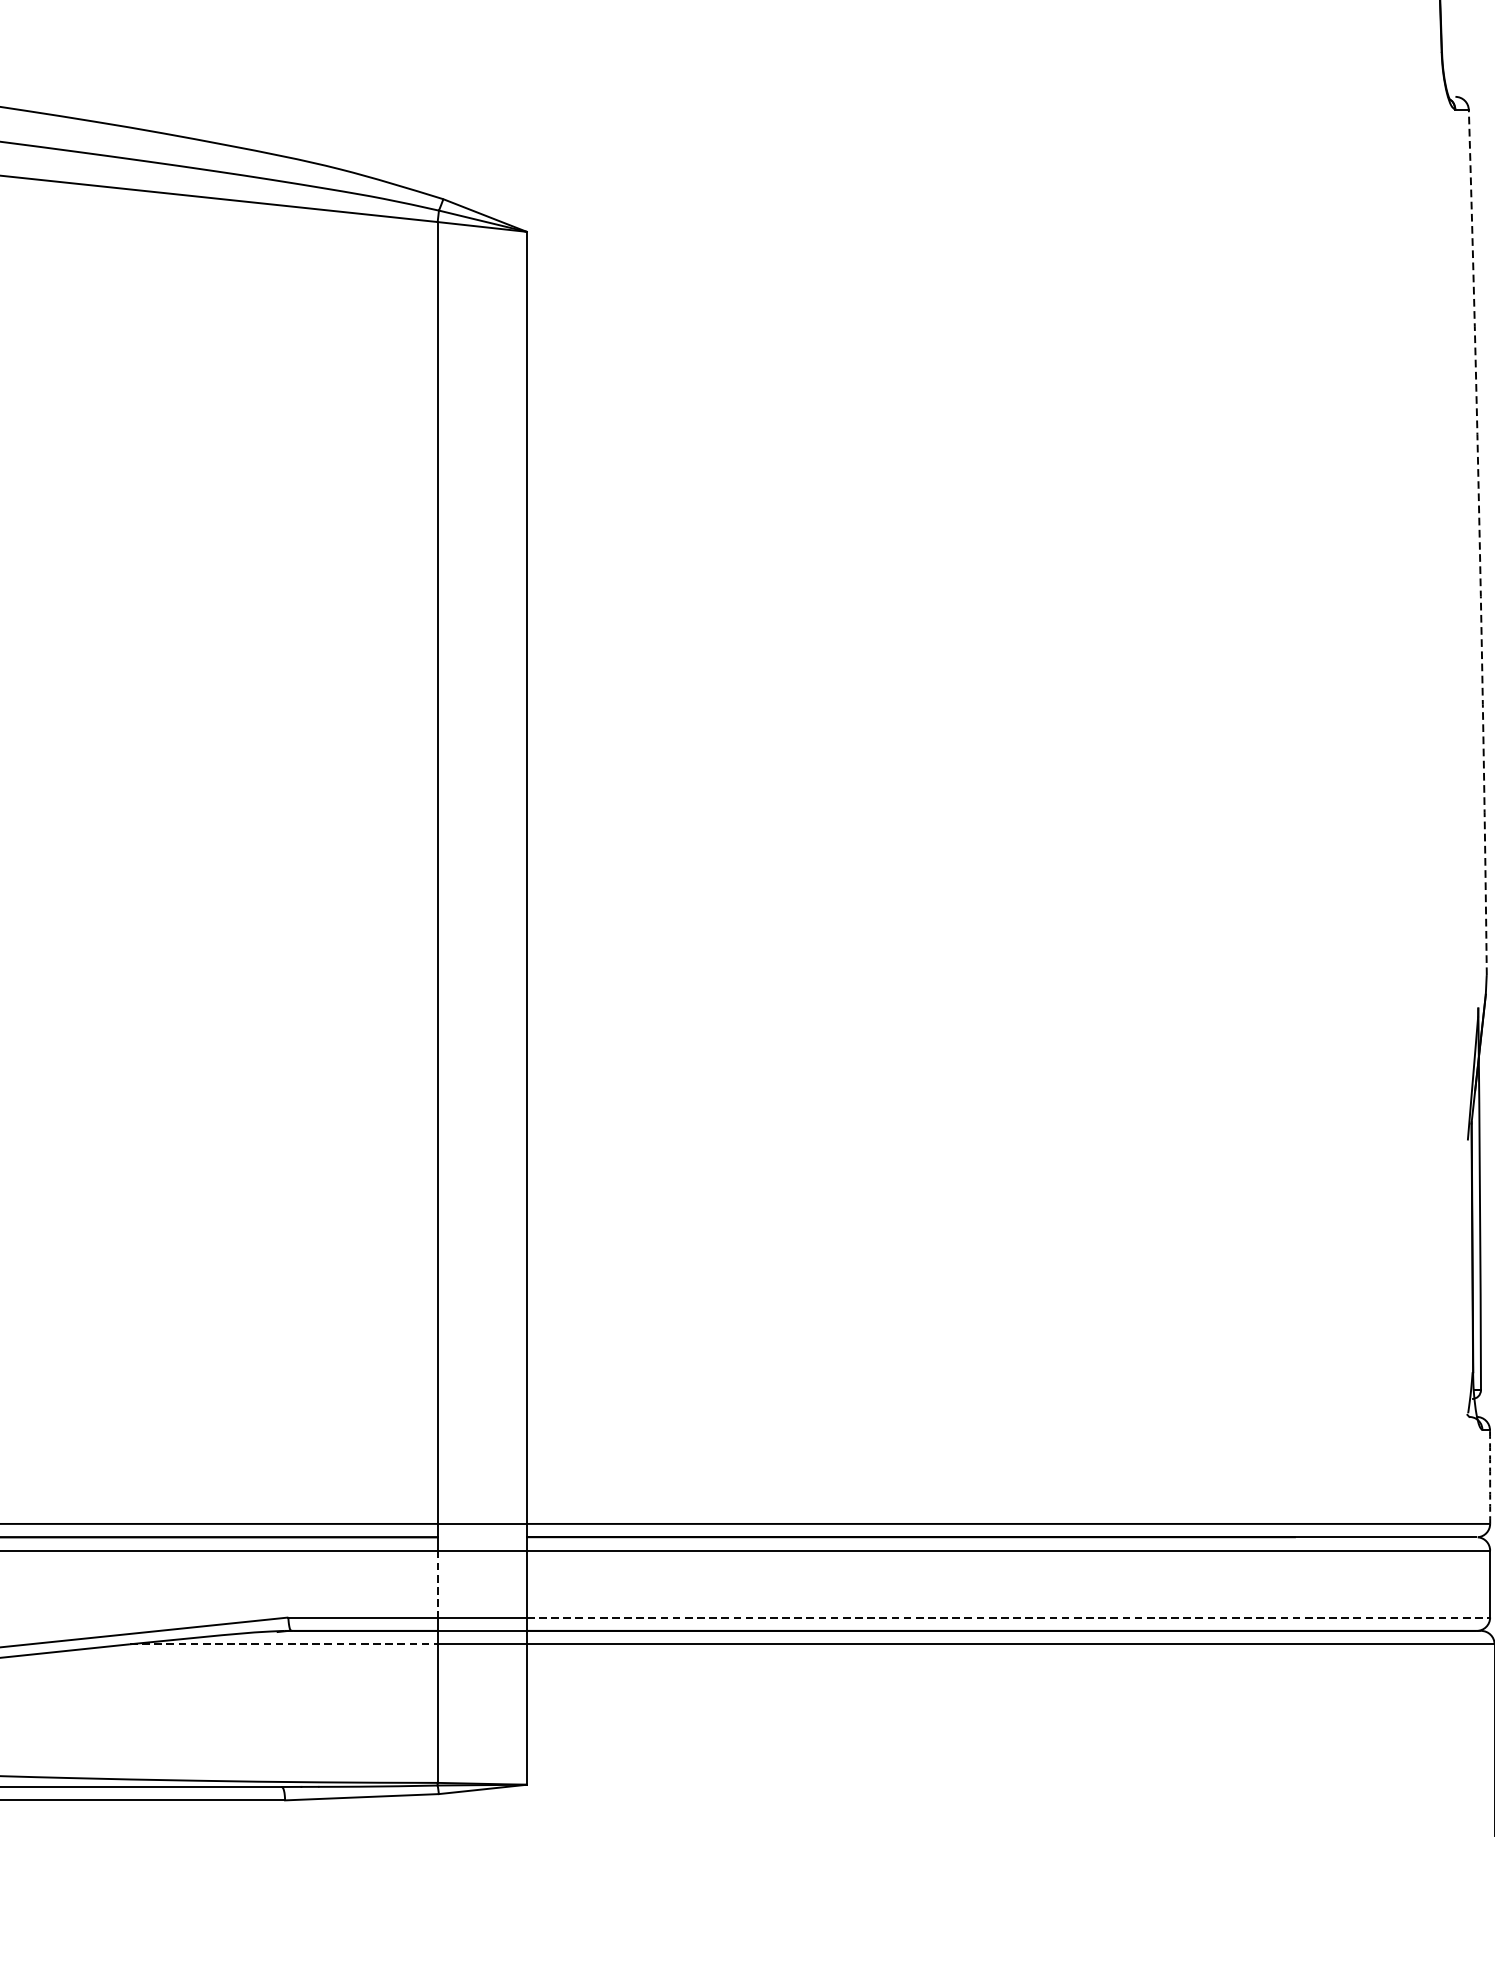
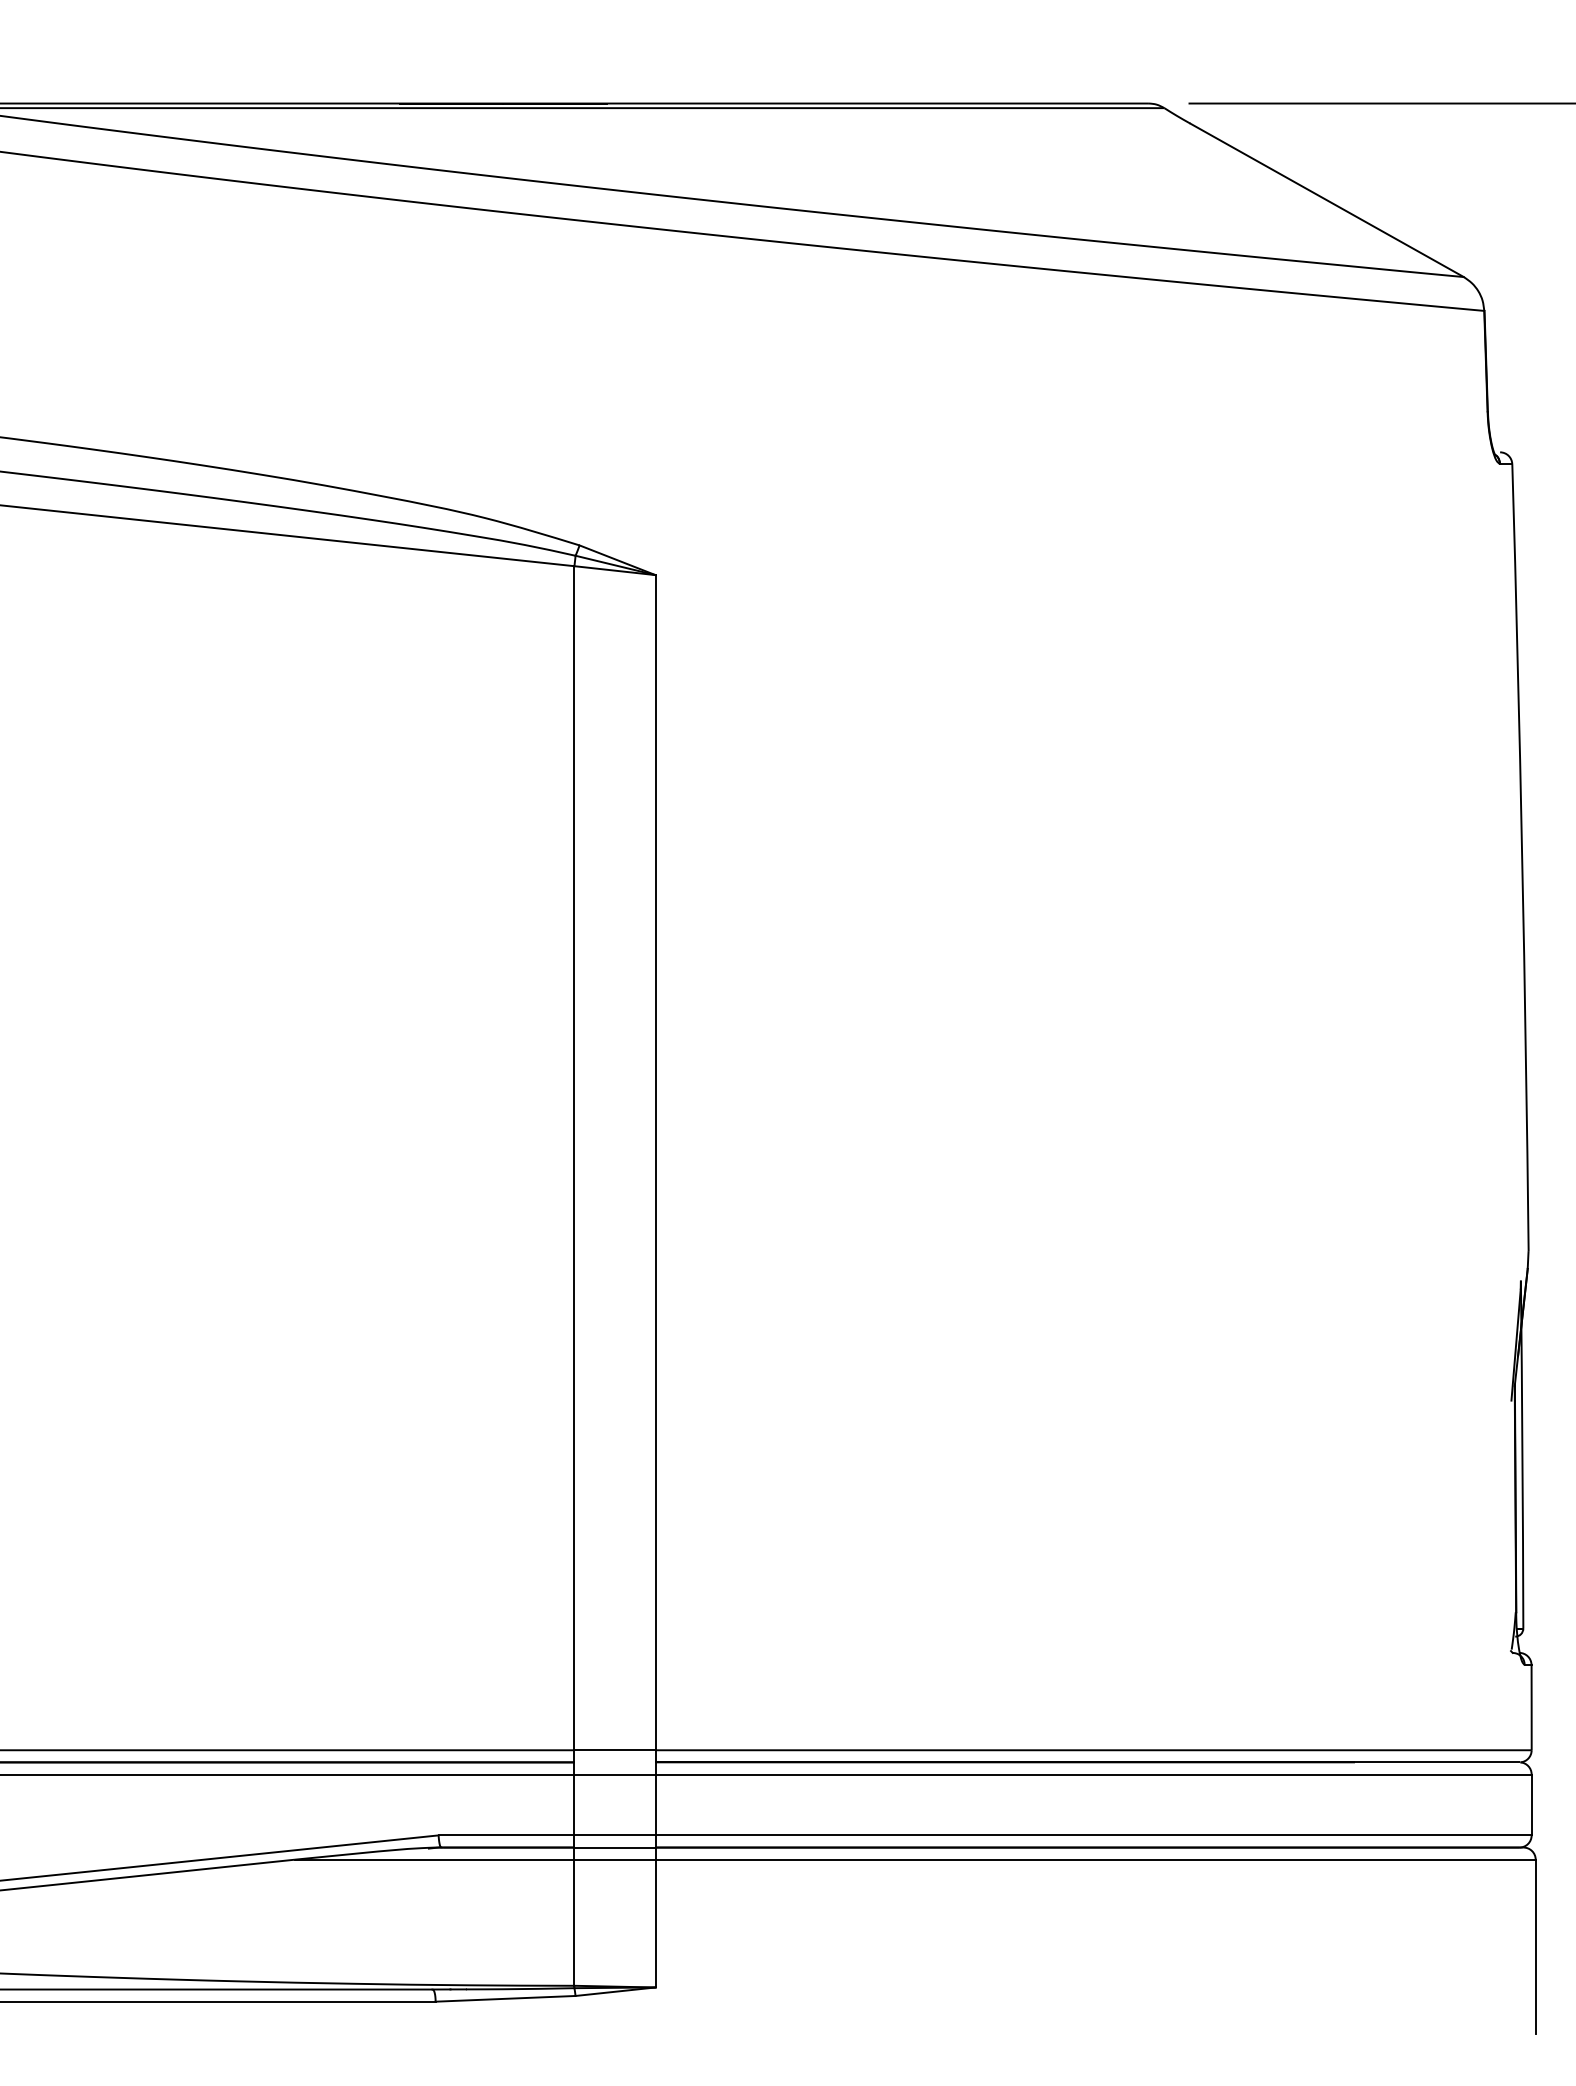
arc: (1480, 542) -> (1522, 857), dashed -> solid
arc: (1489, 1476) -> (1531, 1707), dashed -> solid
line: (437, 1584) -> (574, 1805), dashed -> solid
line: (1009, 1617) -> (1094, 1835), dashed -> solid
line: (283, 1644) -> (434, 1859), dashed -> solid

